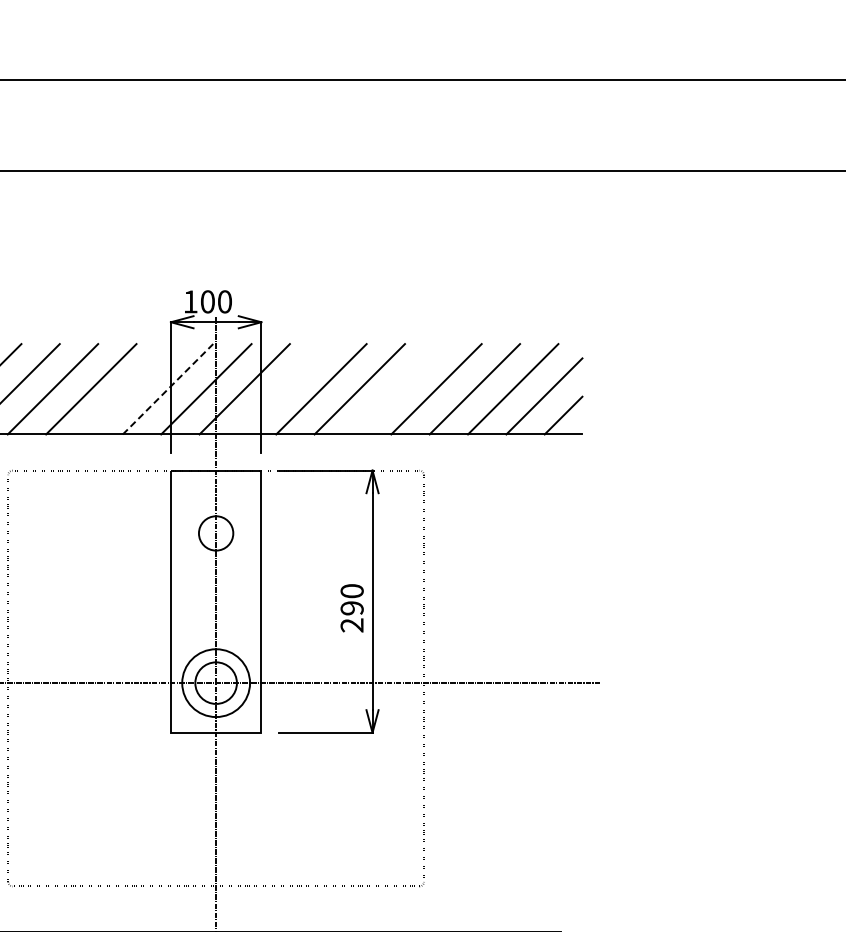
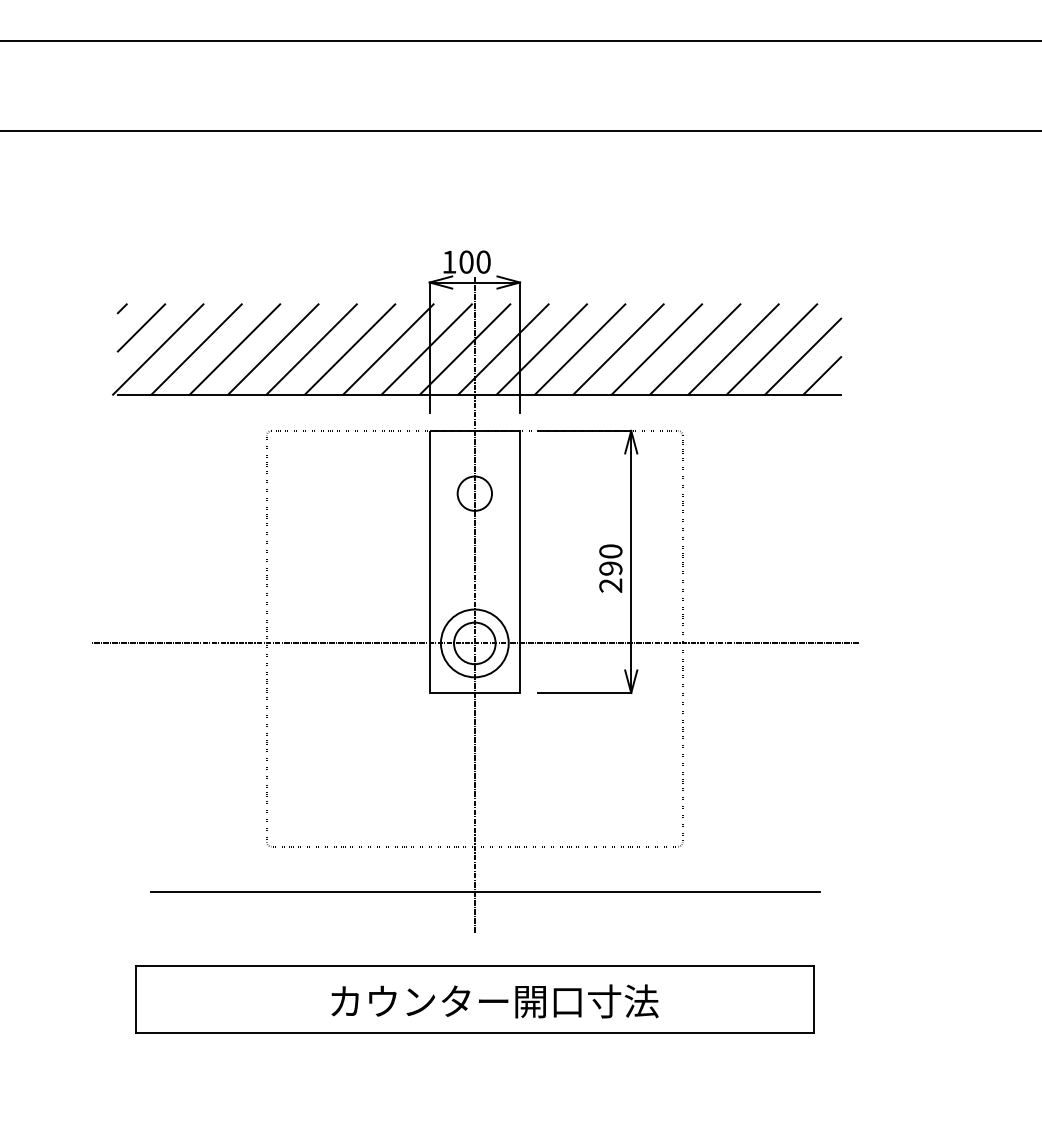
line: (129, 389) -> (388, 349), added
line: (167, 389) -> (426, 349), dashed -> solid
line: (282, 389) -> (541, 349), added
line: (397, 389) -> (656, 349), added

